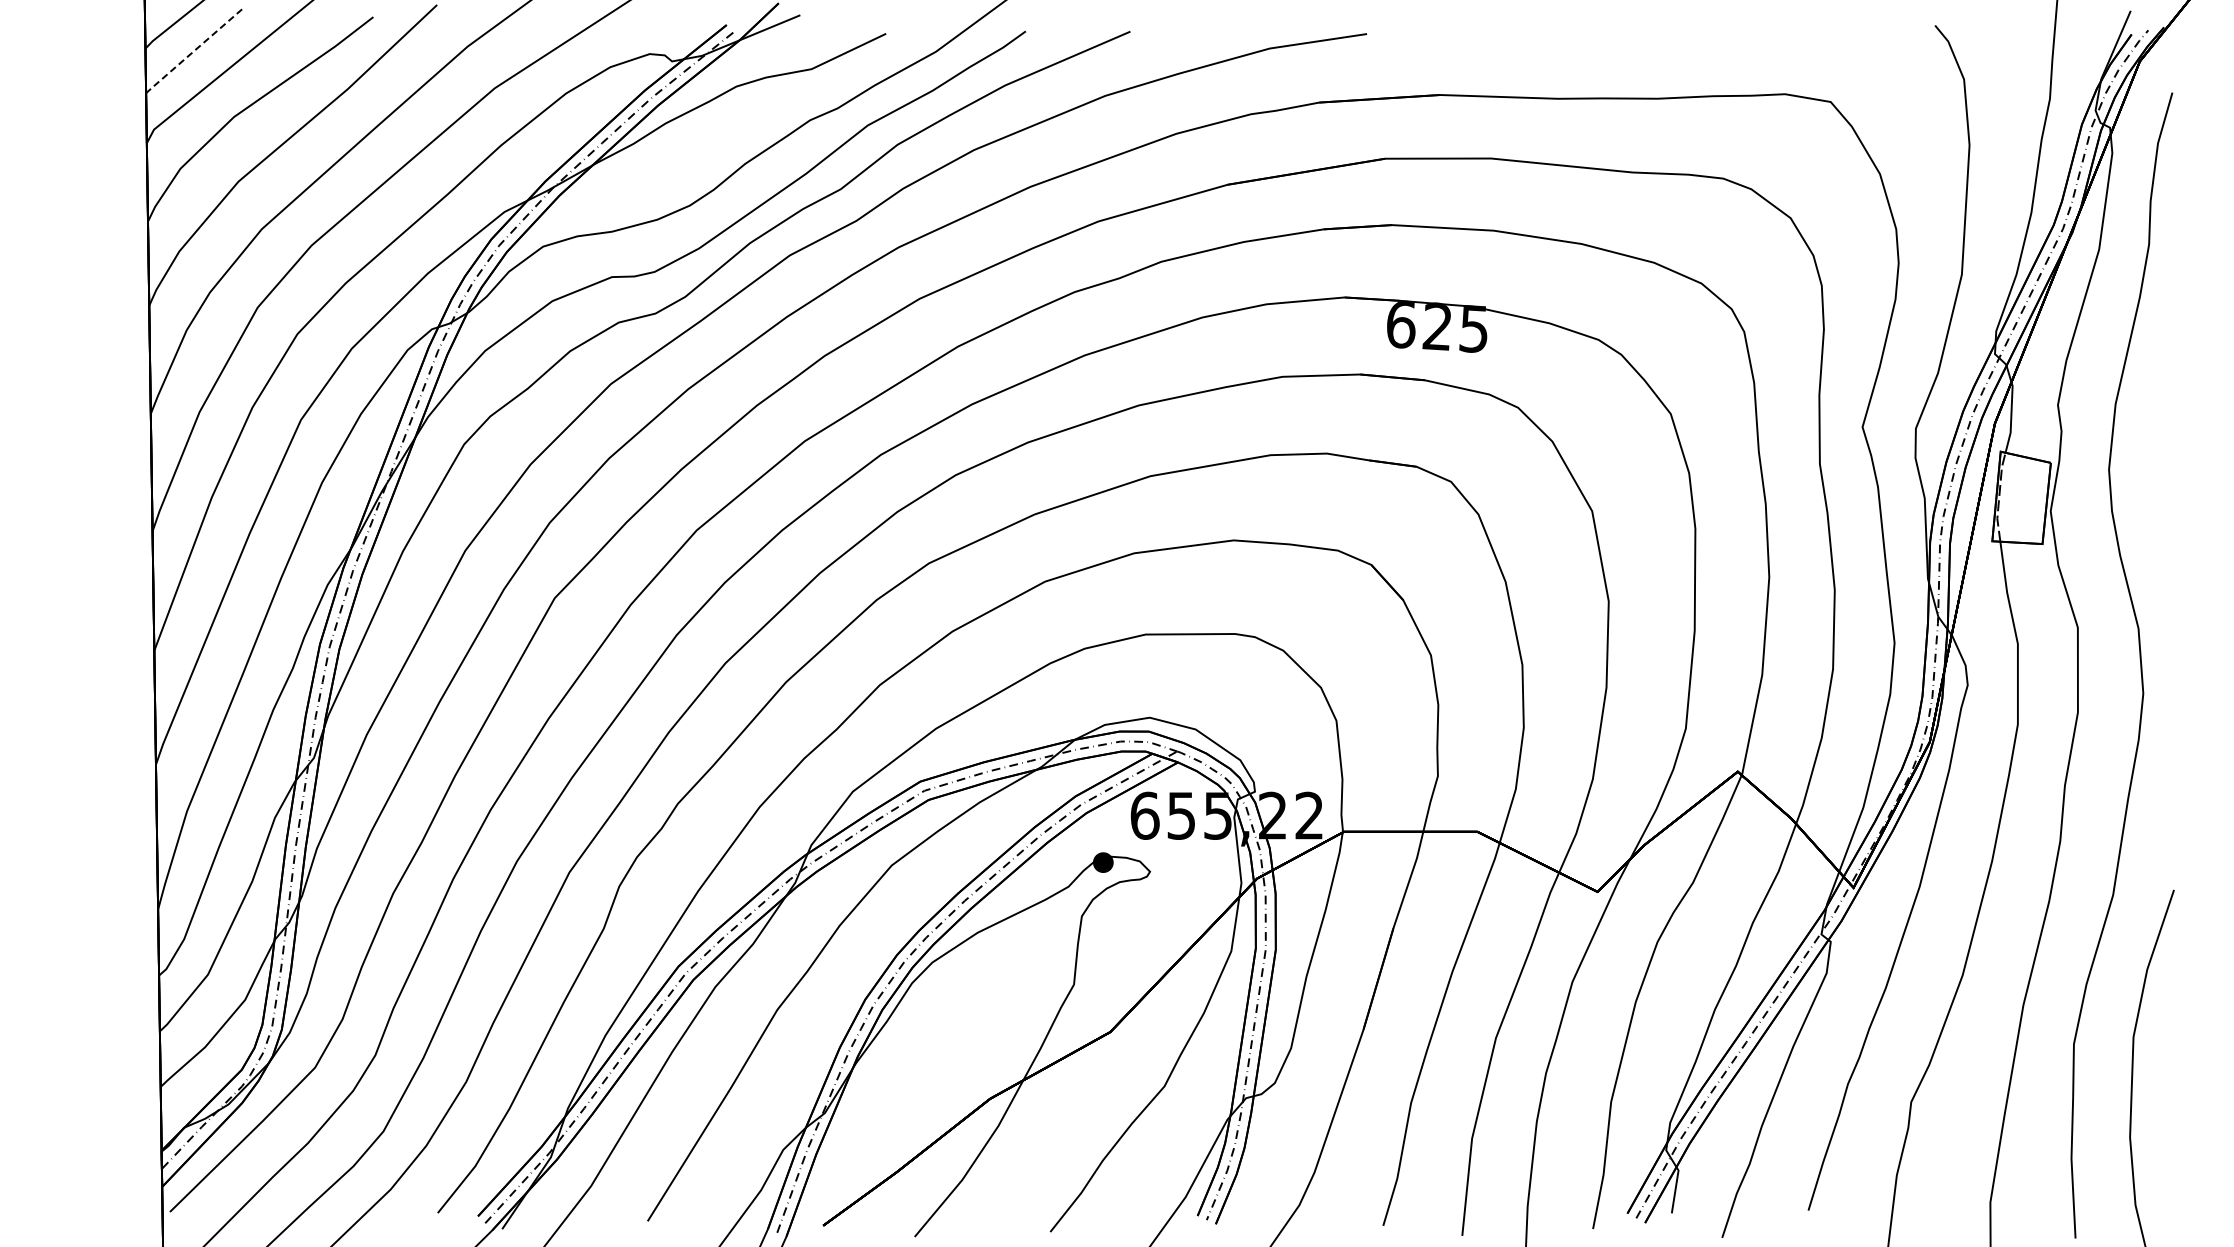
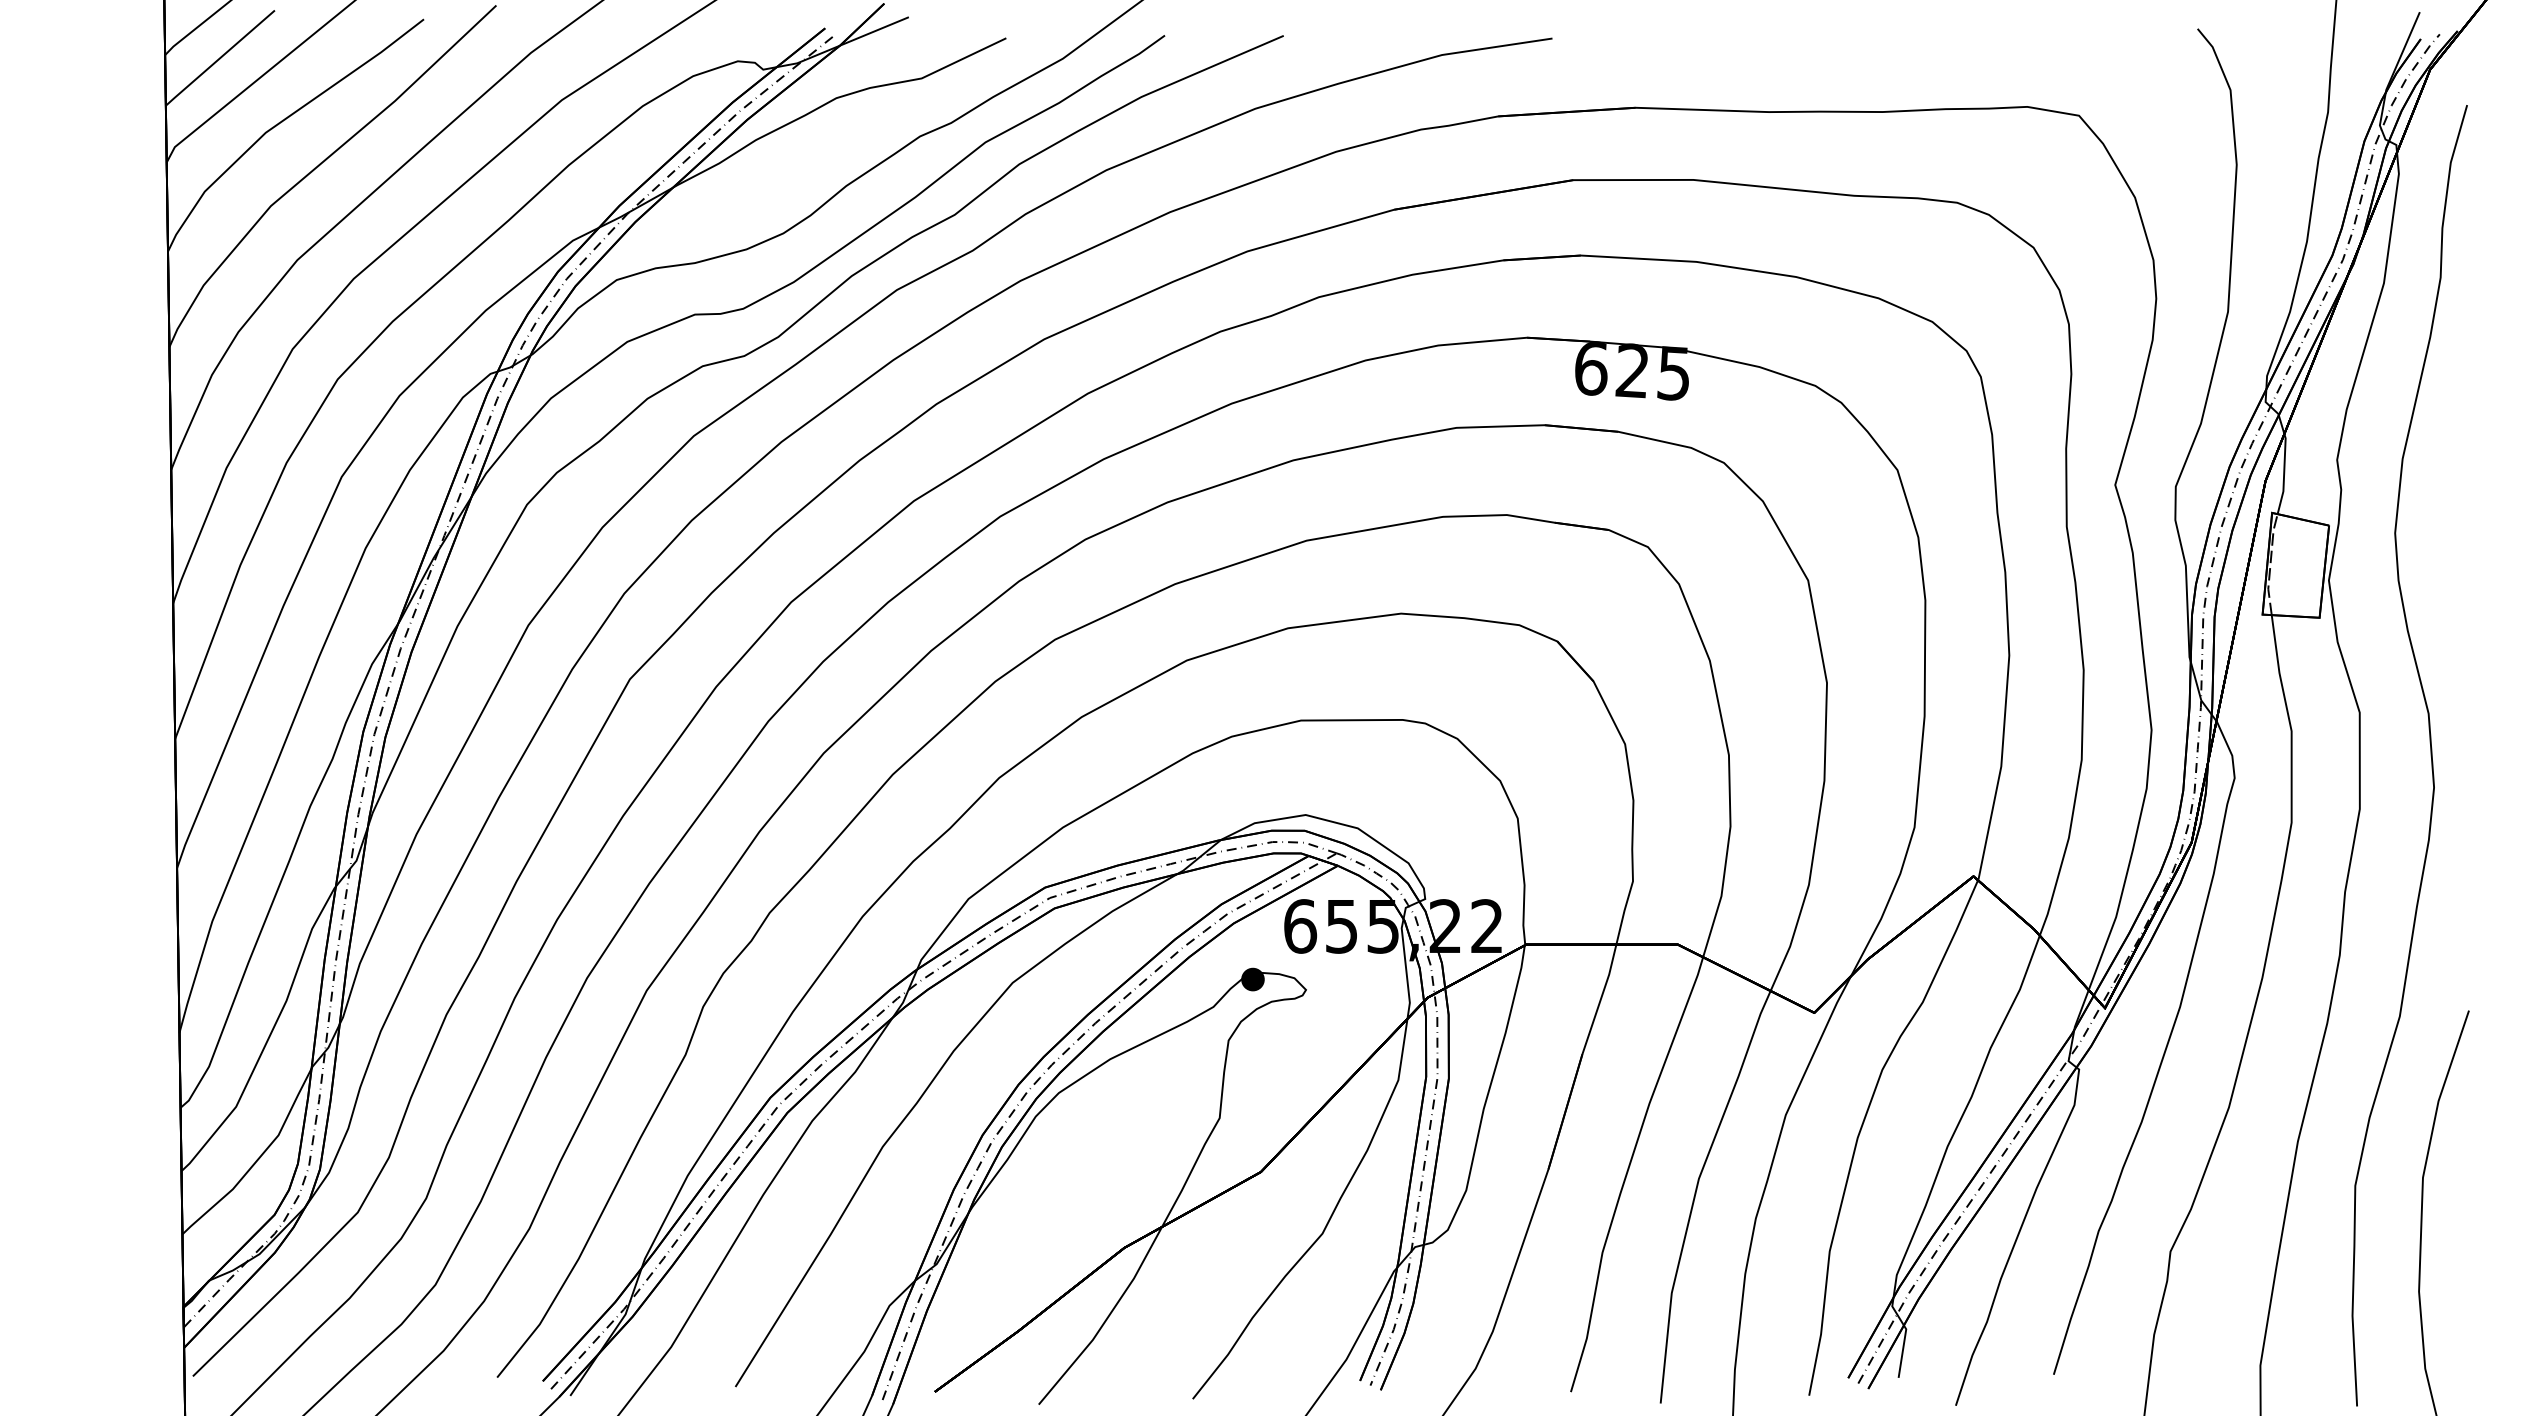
line: (193, 51) -> (219, 58), dashed -> solid

